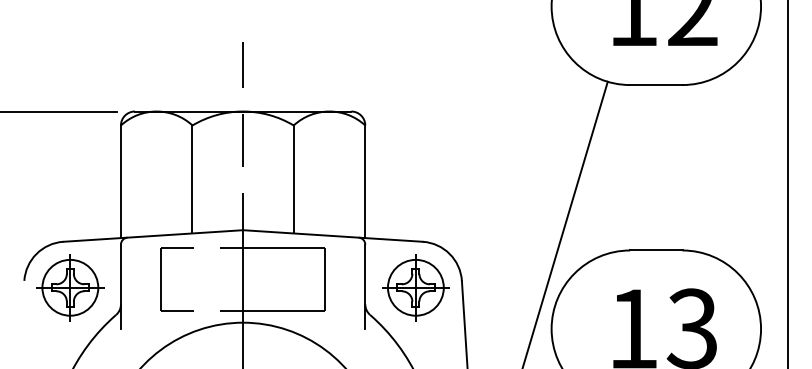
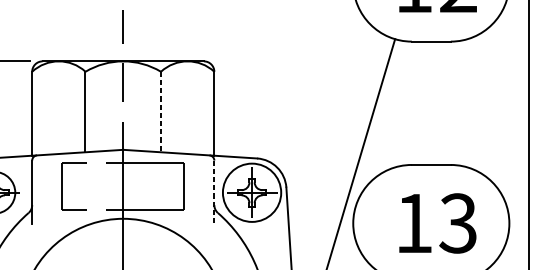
line: (293, 179) -> (160, 112), solid -> dashed
line: (365, 287) -> (214, 192), solid -> dashed
circle: (415, 287) -> (251, 192), size x1.4

